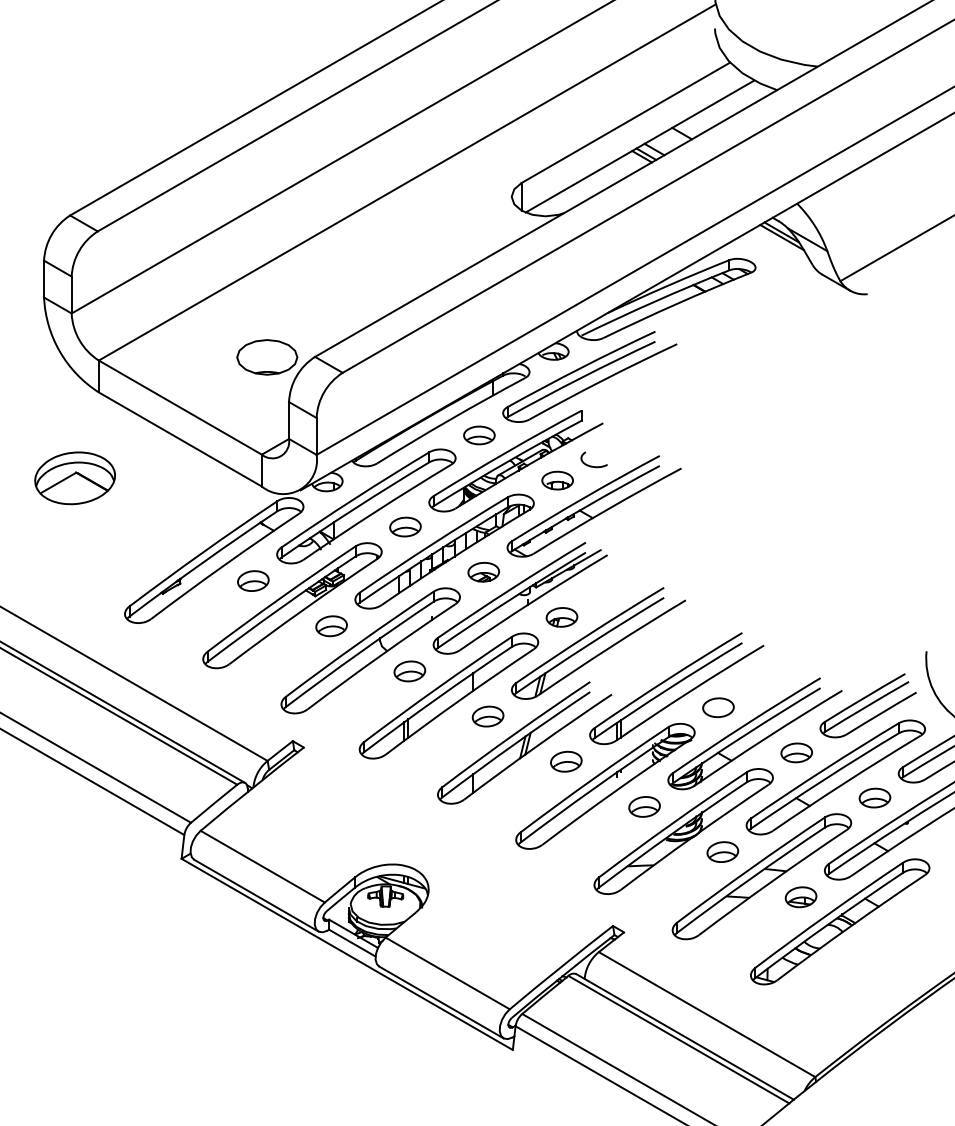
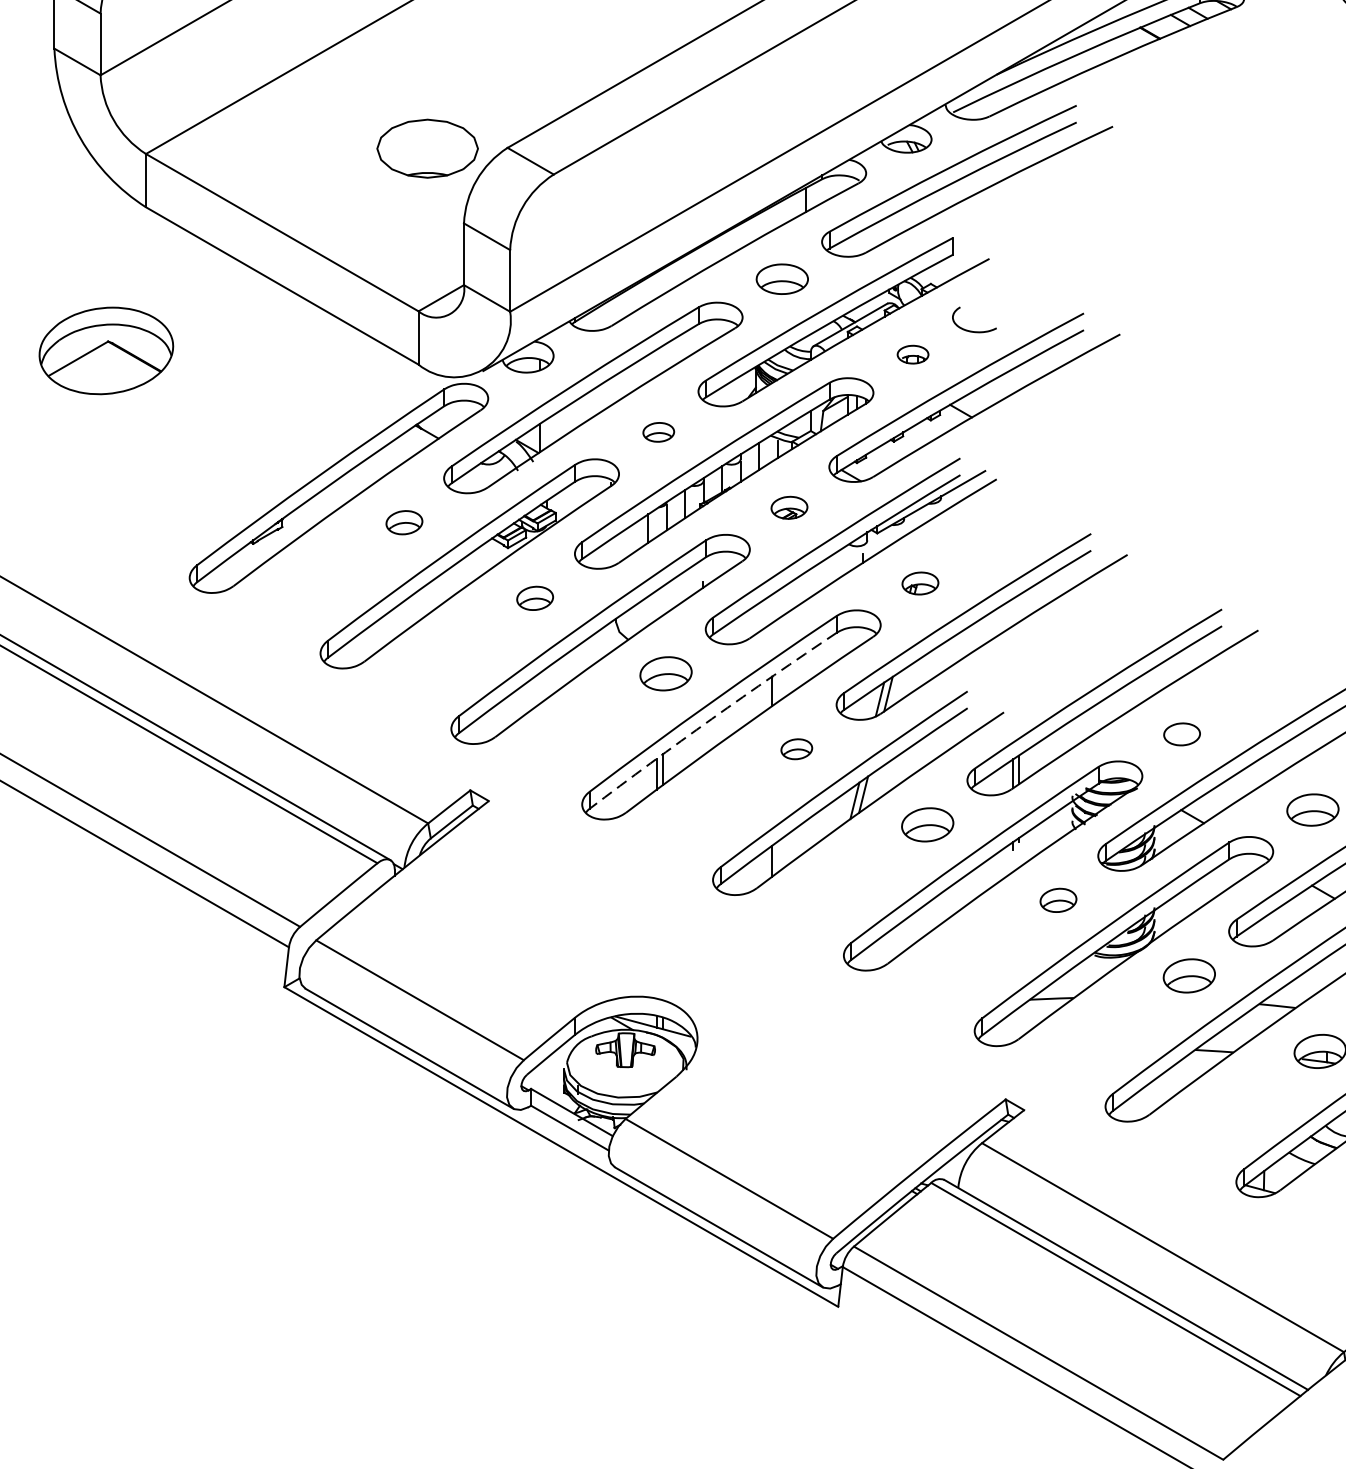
part: (557, 480) -> (912, 354), size x0.6
part: (405, 526) -> (658, 431), size x0.6
part: (483, 571) -> (789, 506), size x0.7
part: (253, 580) -> (404, 521), size x0.7
part: (561, 617) -> (919, 583), size x0.7
part: (331, 626) -> (535, 598), size x0.7
arc: (437, 698) -> (712, 719), solid -> dashed
part: (718, 707) -> (1182, 734), size x0.7
part: (487, 716) -> (795, 749), size x0.6
part: (644, 806) -> (1058, 899), size x0.7

